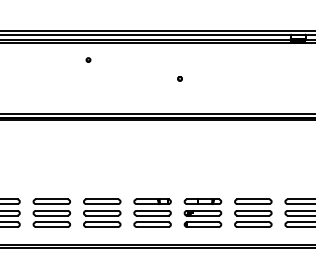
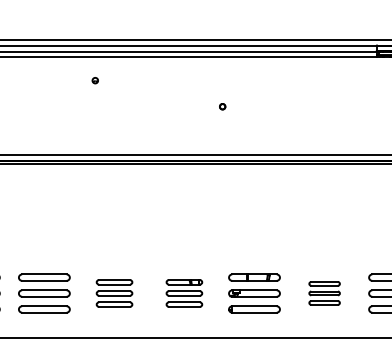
part: (102, 212) -> (114, 292), size x0.7
part: (152, 212) -> (184, 292), size x0.7
part: (253, 212) -> (324, 292), size x0.6

